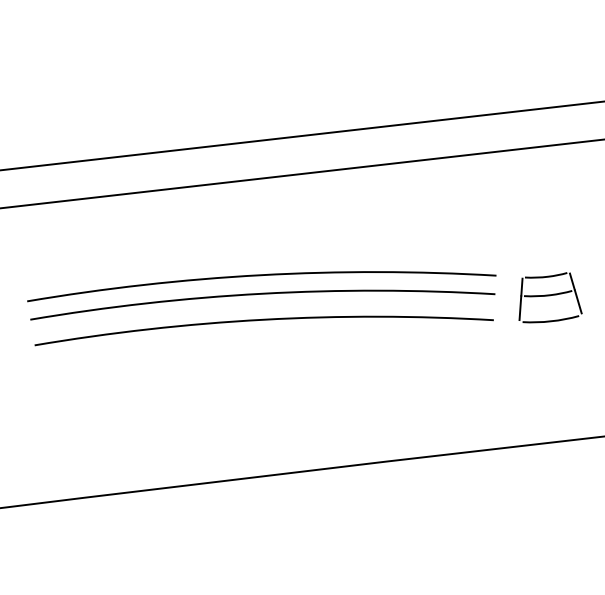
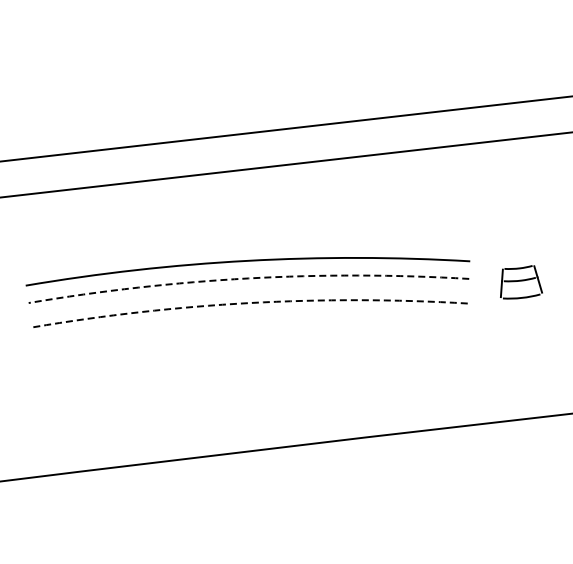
arc: (262, 293) -> (248, 278), solid -> dashed
part: (550, 298) -> (521, 282), size x0.7
arc: (263, 320) -> (249, 303), solid -> dashed

